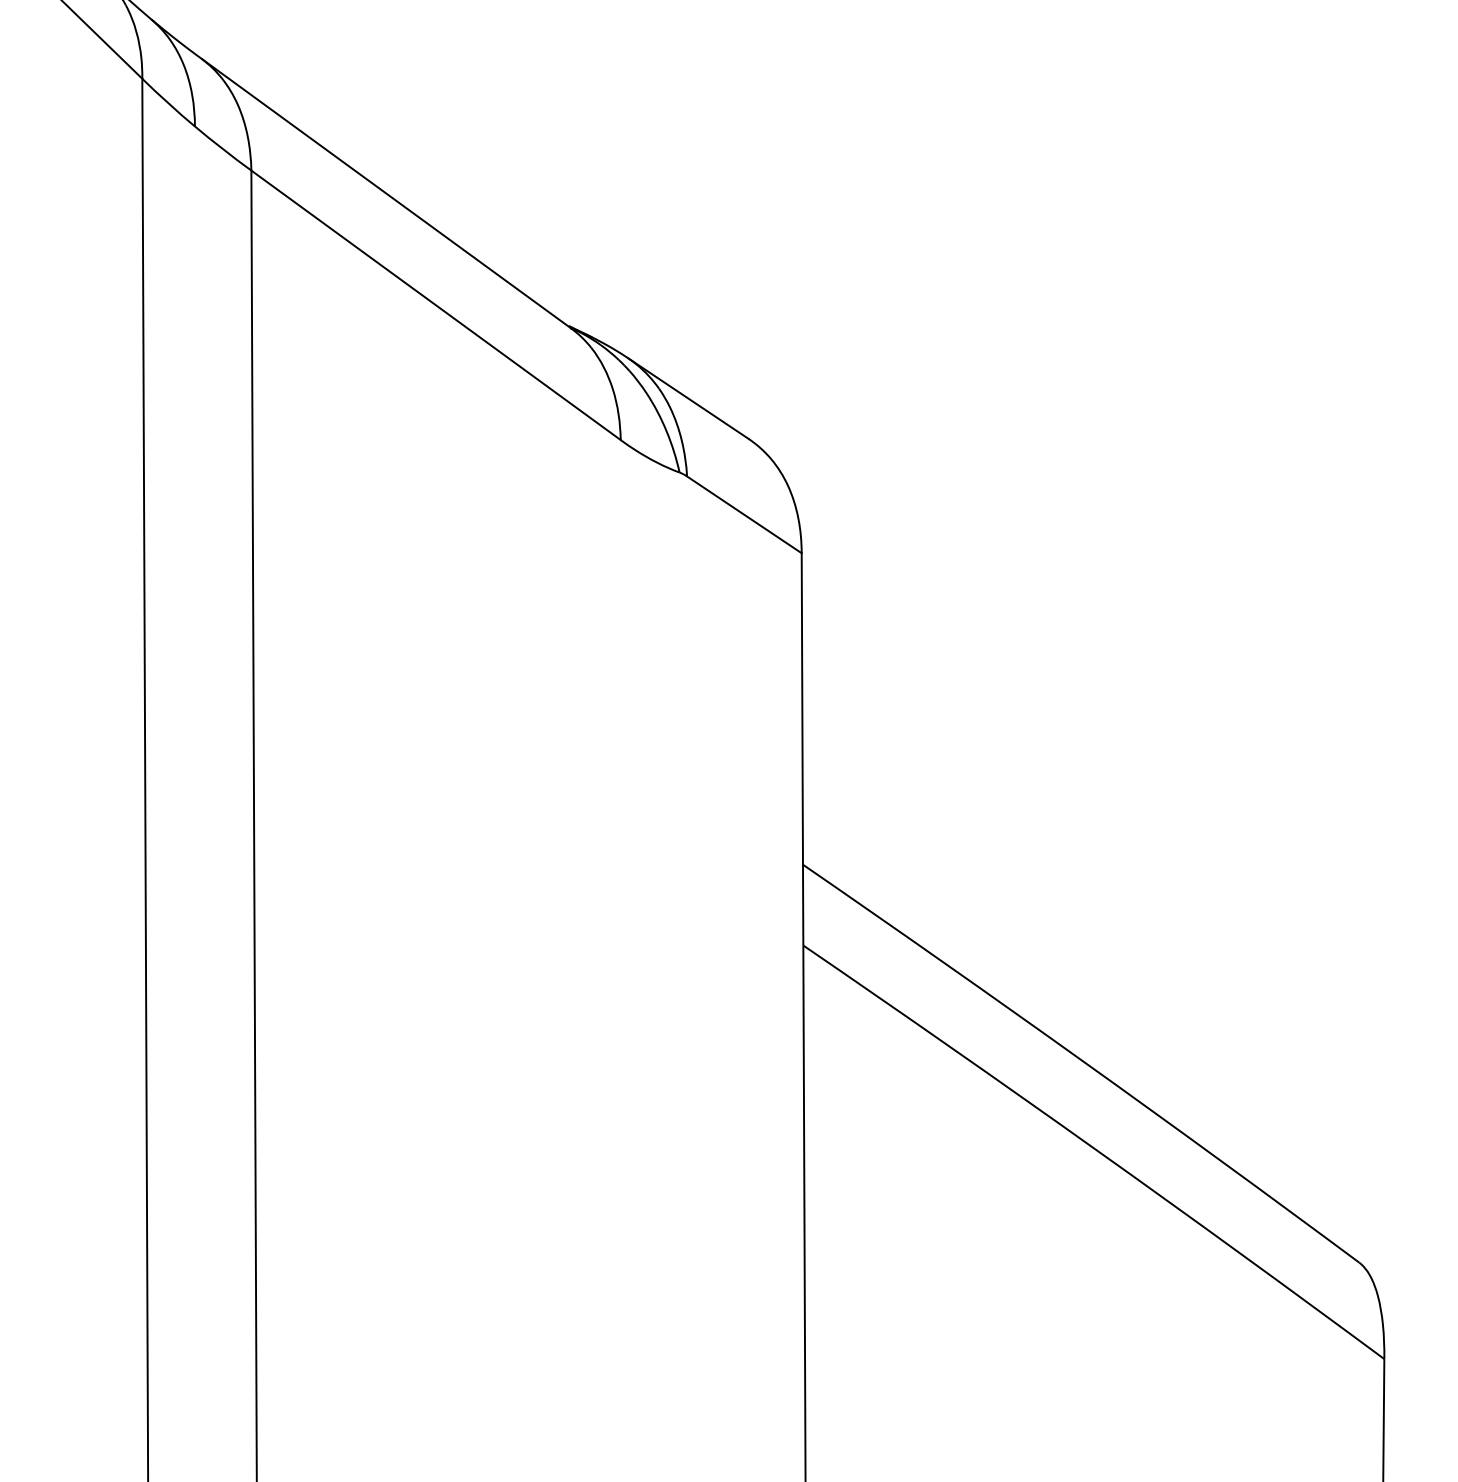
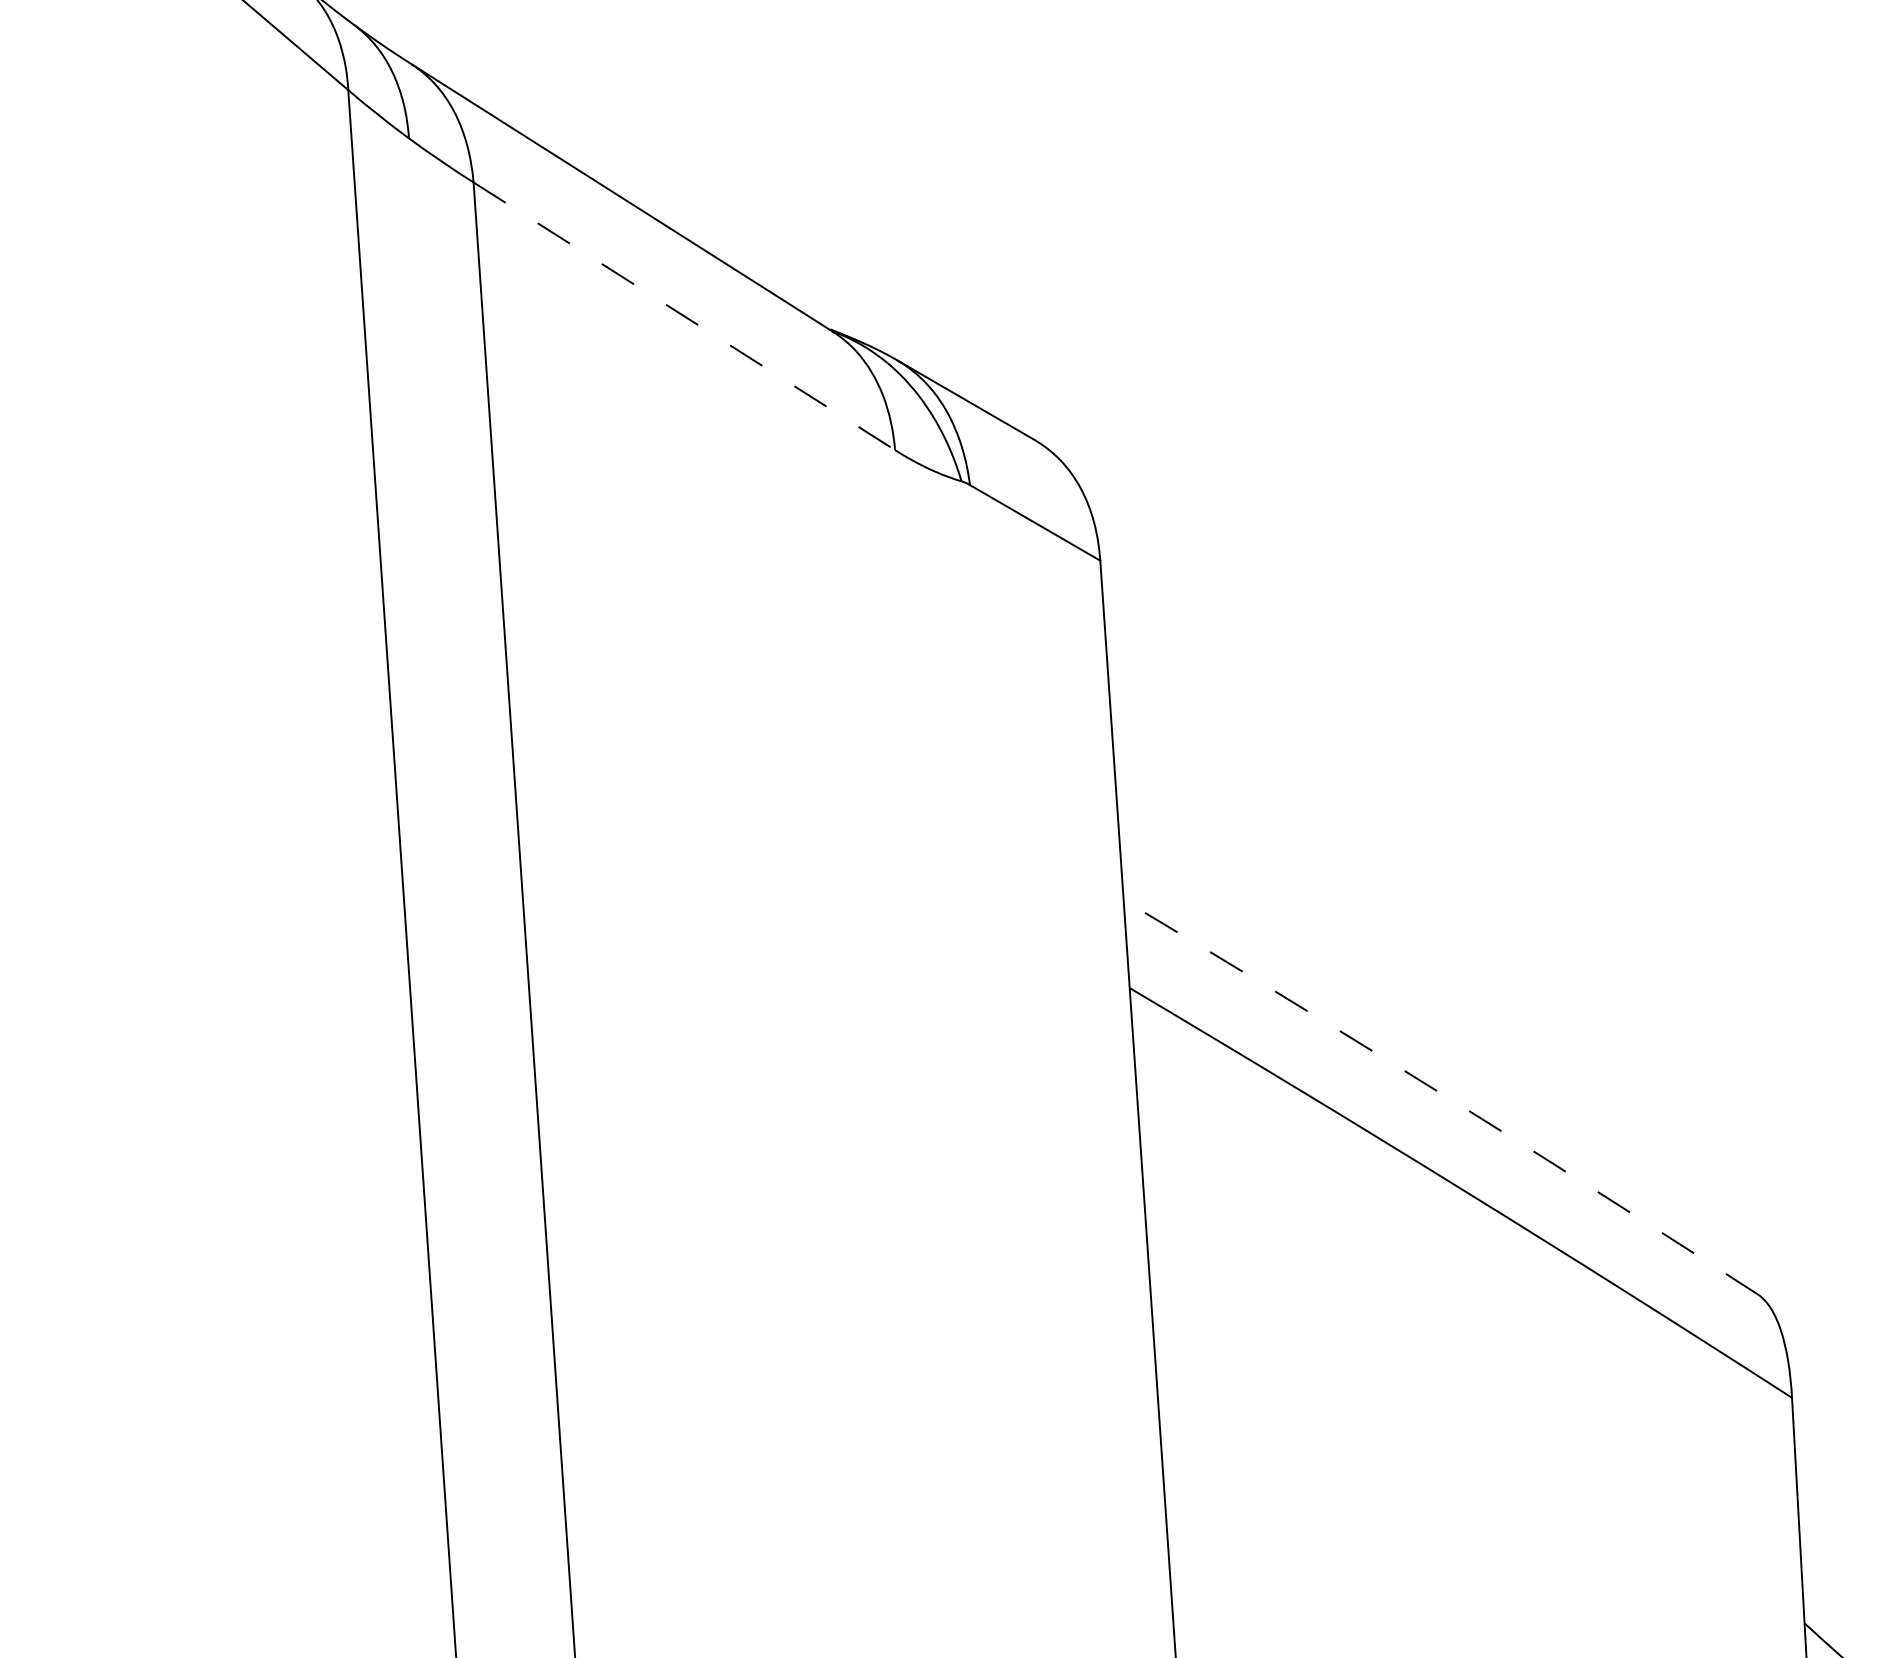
line: (436, 305) -> (684, 316), solid -> dashed
arc: (1082, 1061) -> (1442, 1094), solid -> dashed

